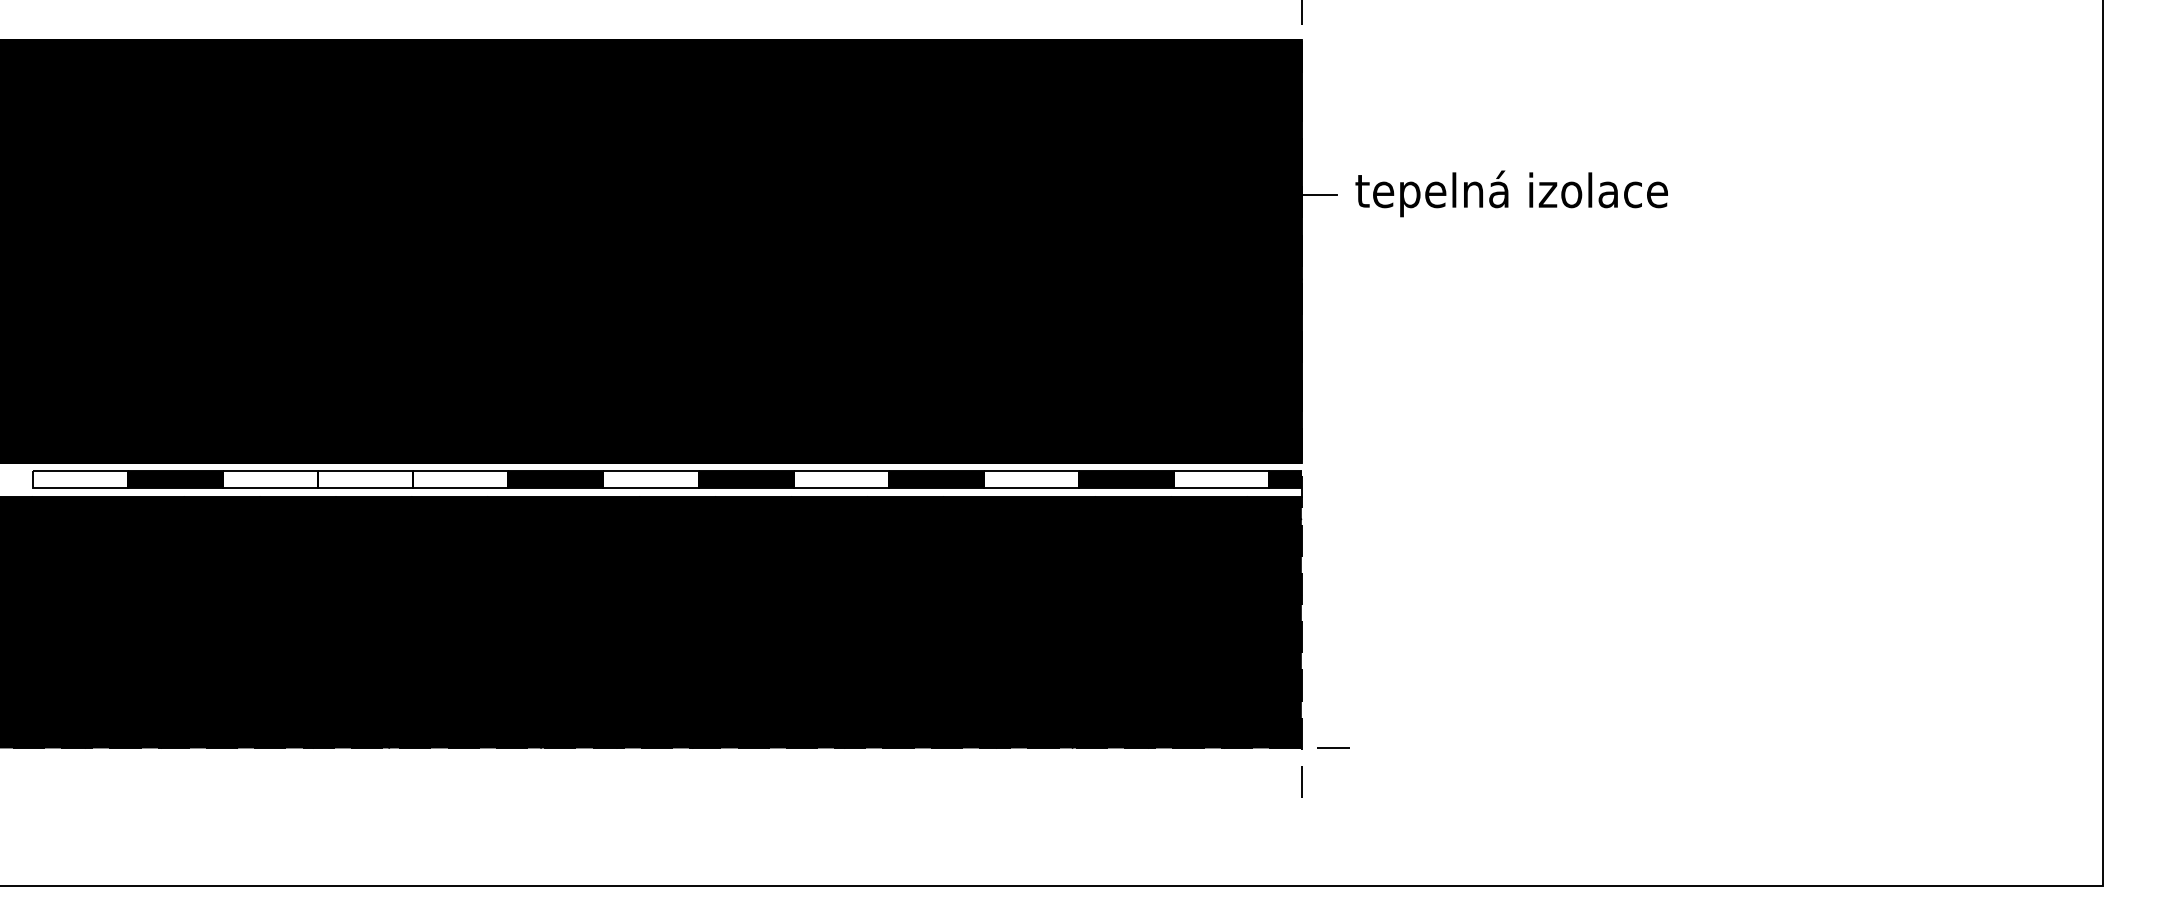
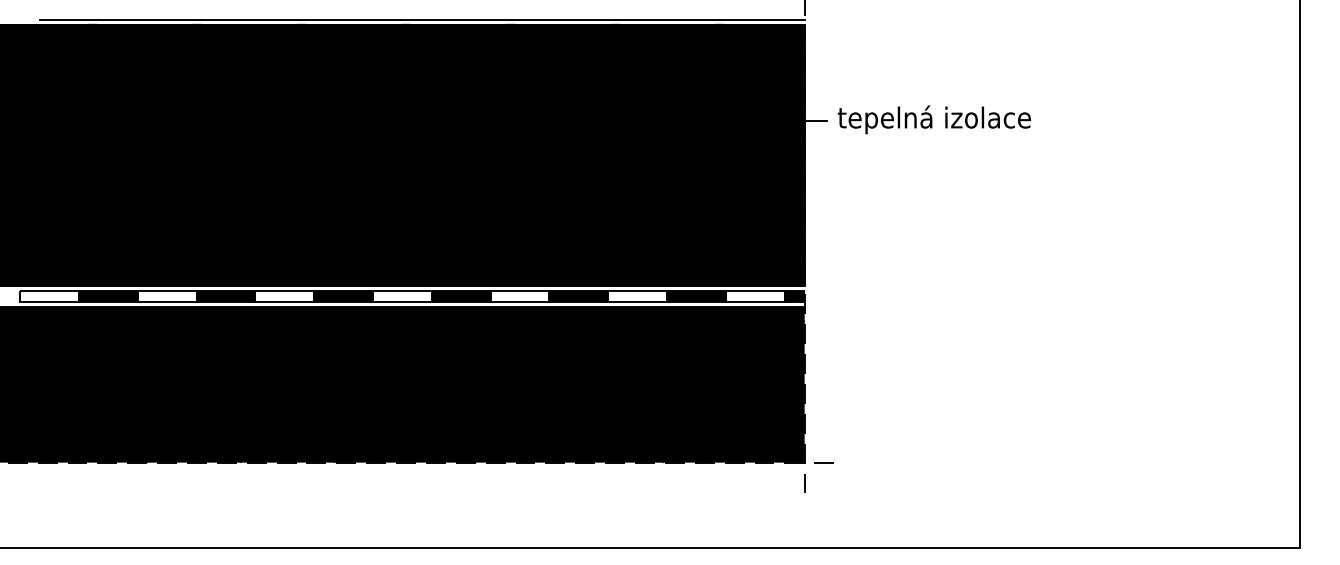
line: (683, 31) -> (422, 19), added
fill: (364, 479) -> (225, 296), added

